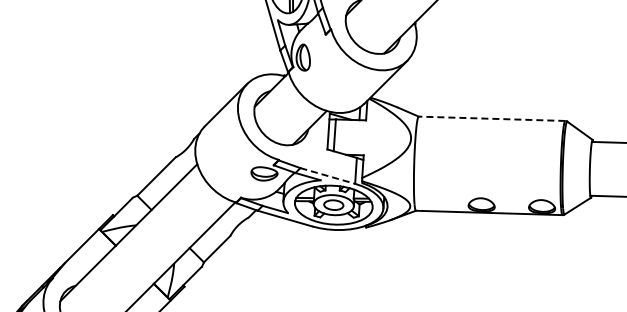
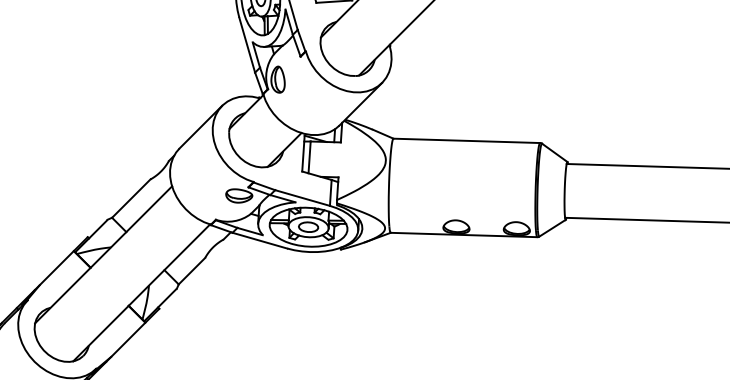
line: (491, 118) -> (466, 140), dashed -> solid
line: (328, 176) -> (303, 198), dashed -> solid

